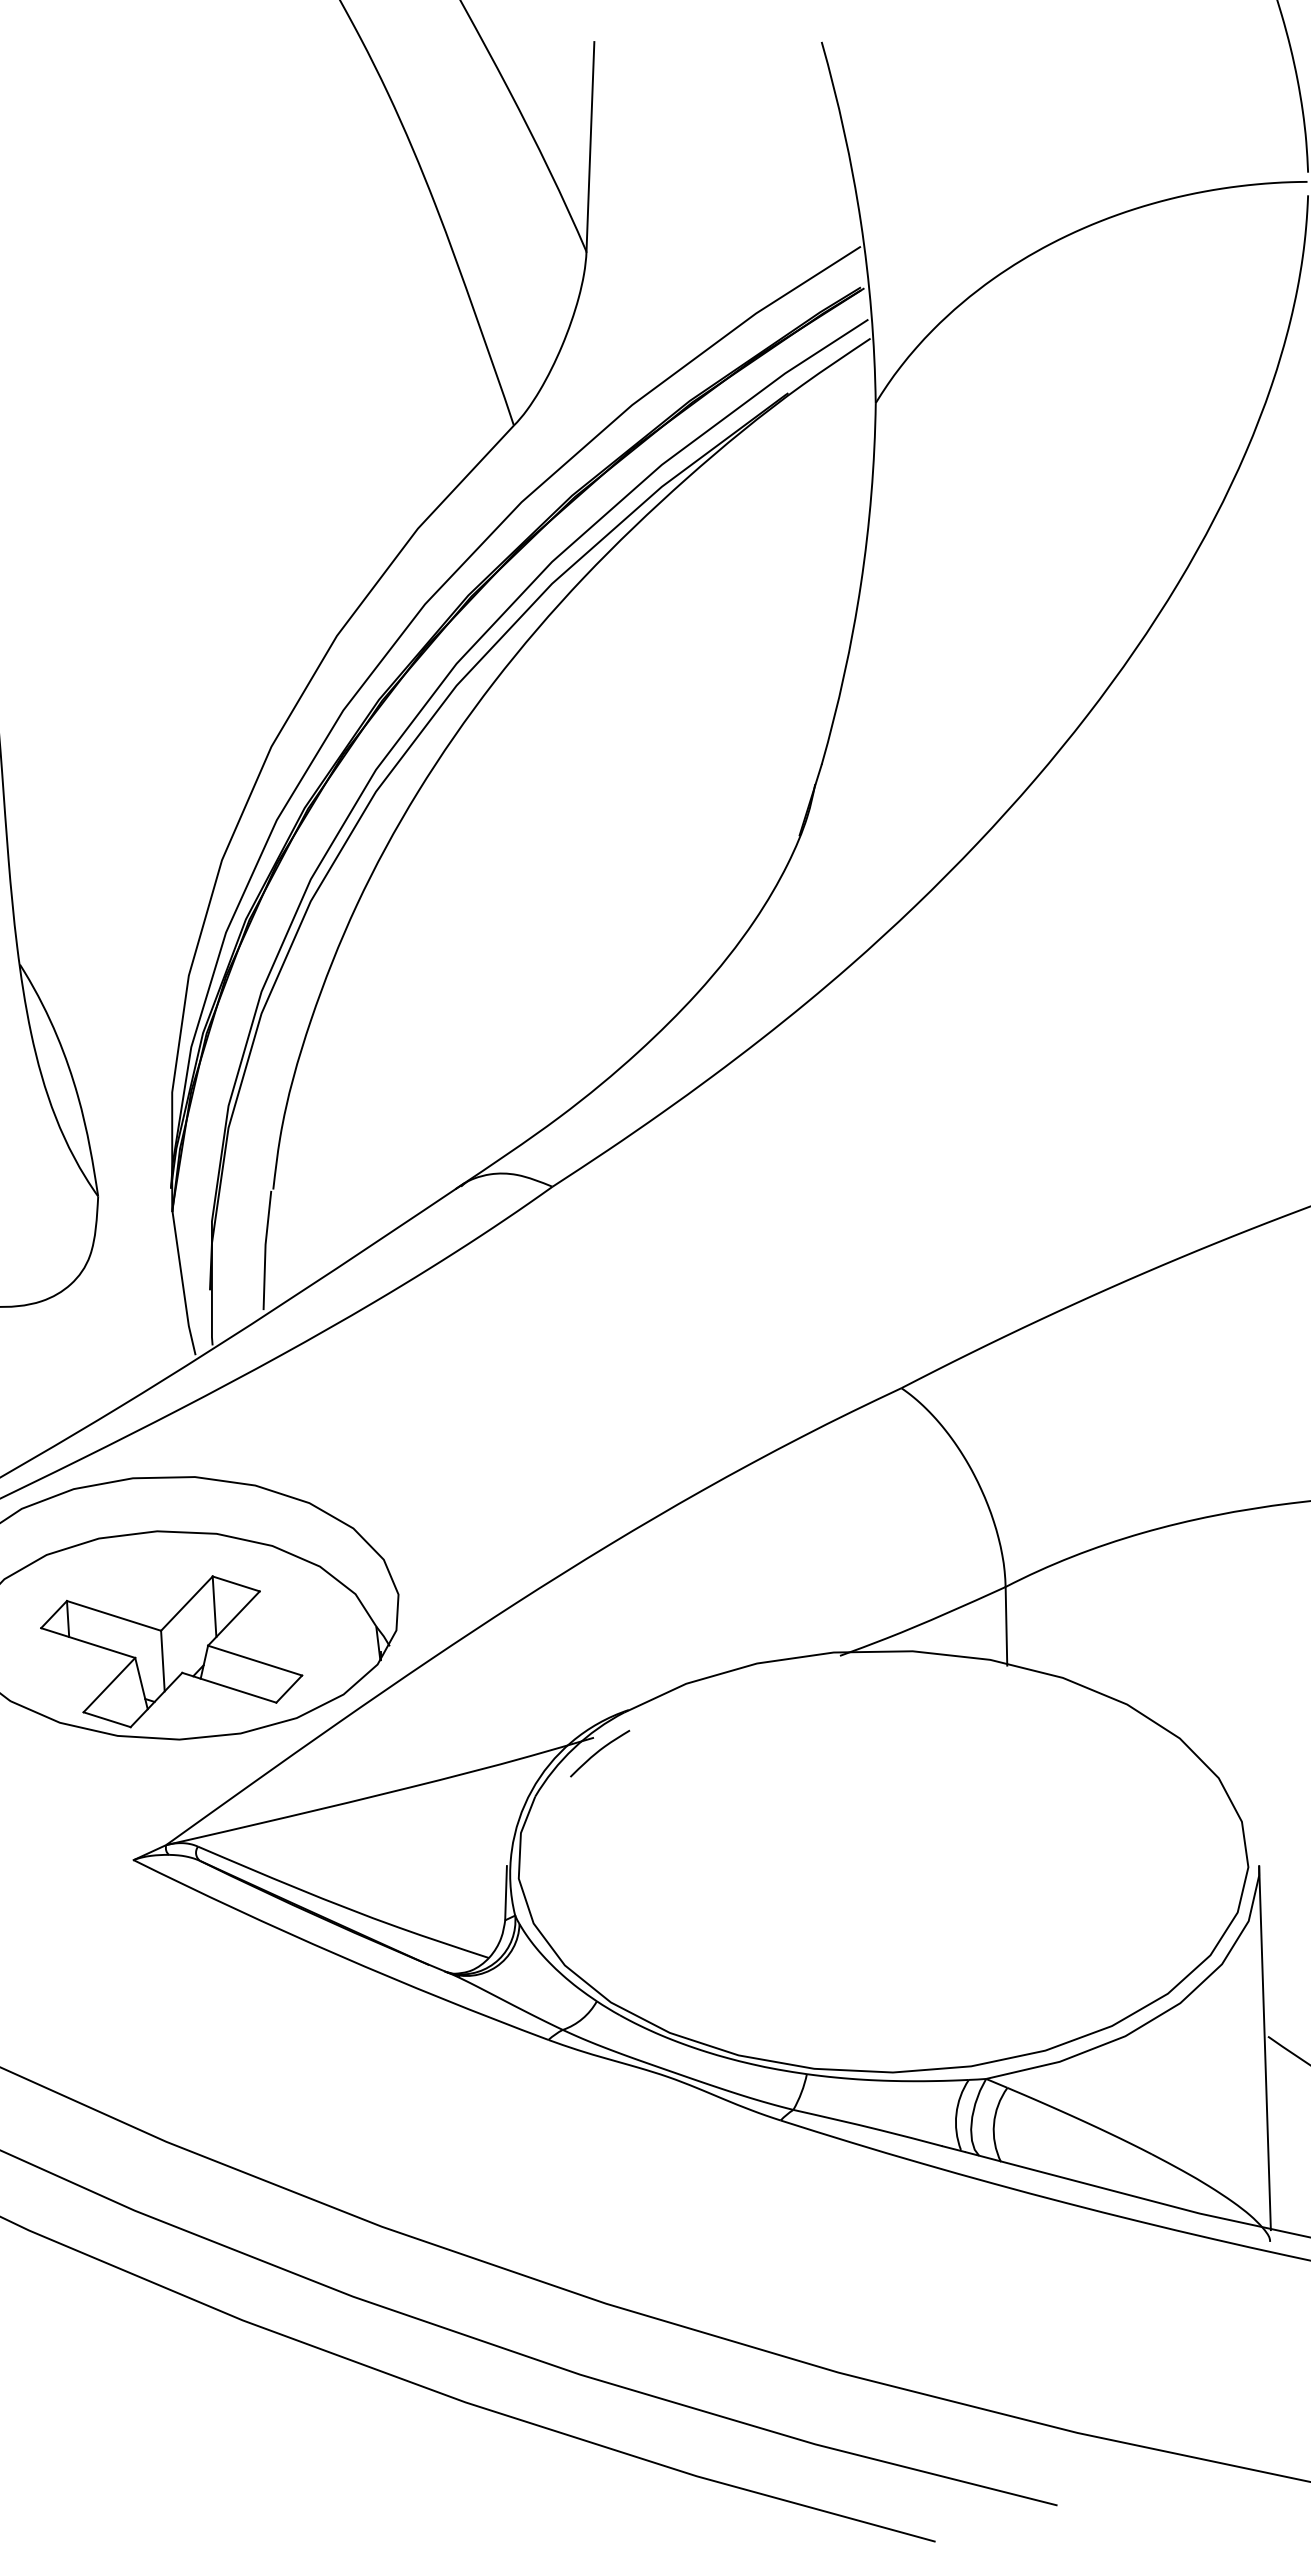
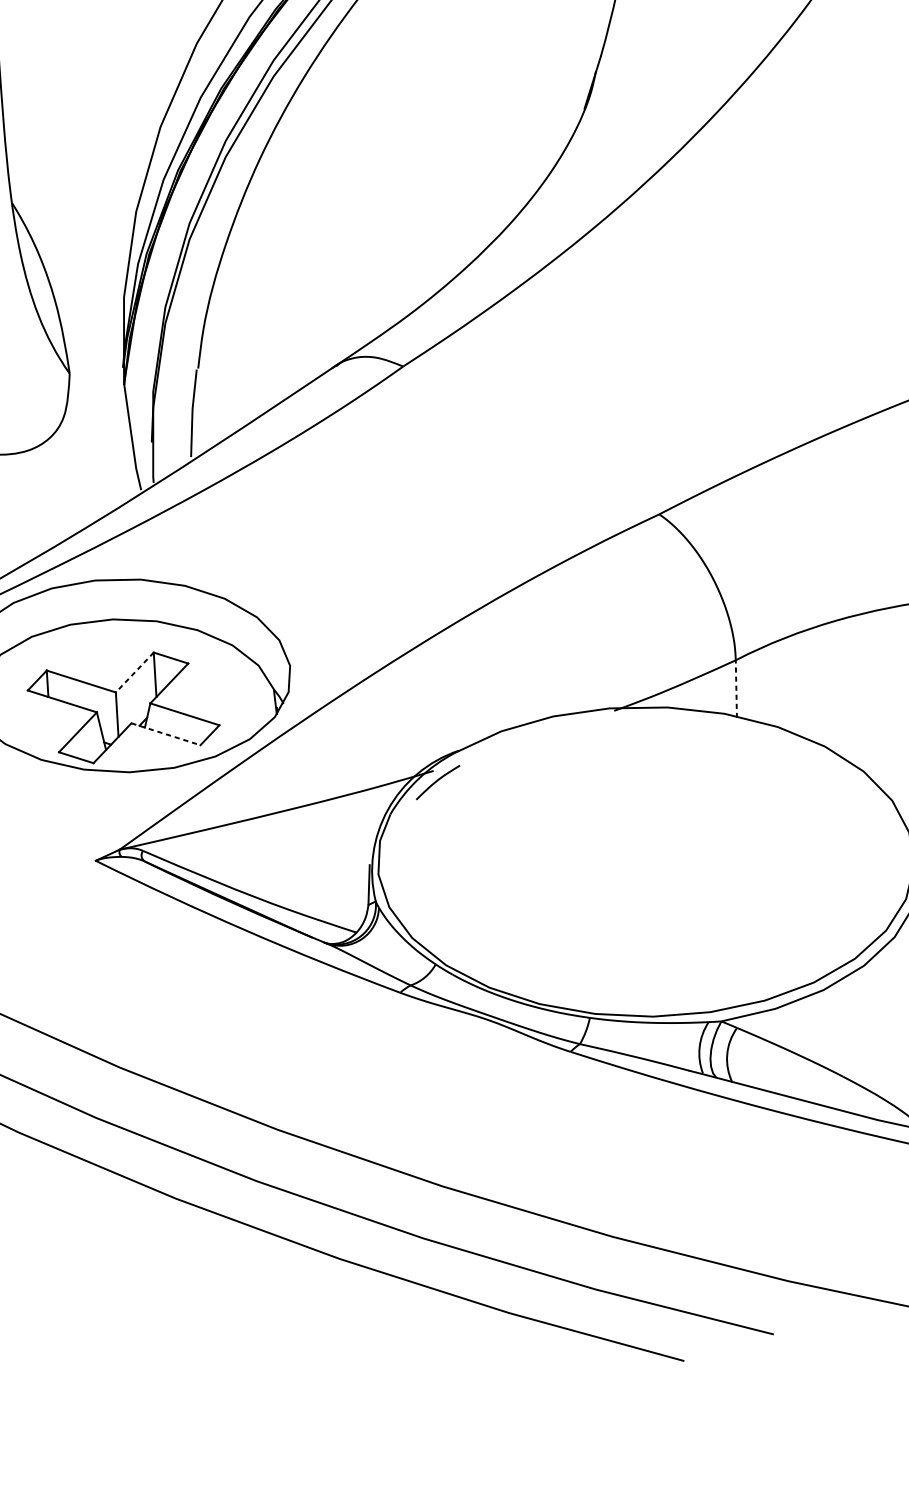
line: (186, 1604) -> (134, 673), solid -> dashed
line: (1006, 1625) -> (736, 688), solid -> dashed
line: (229, 1687) -> (166, 734), solid -> dashed

